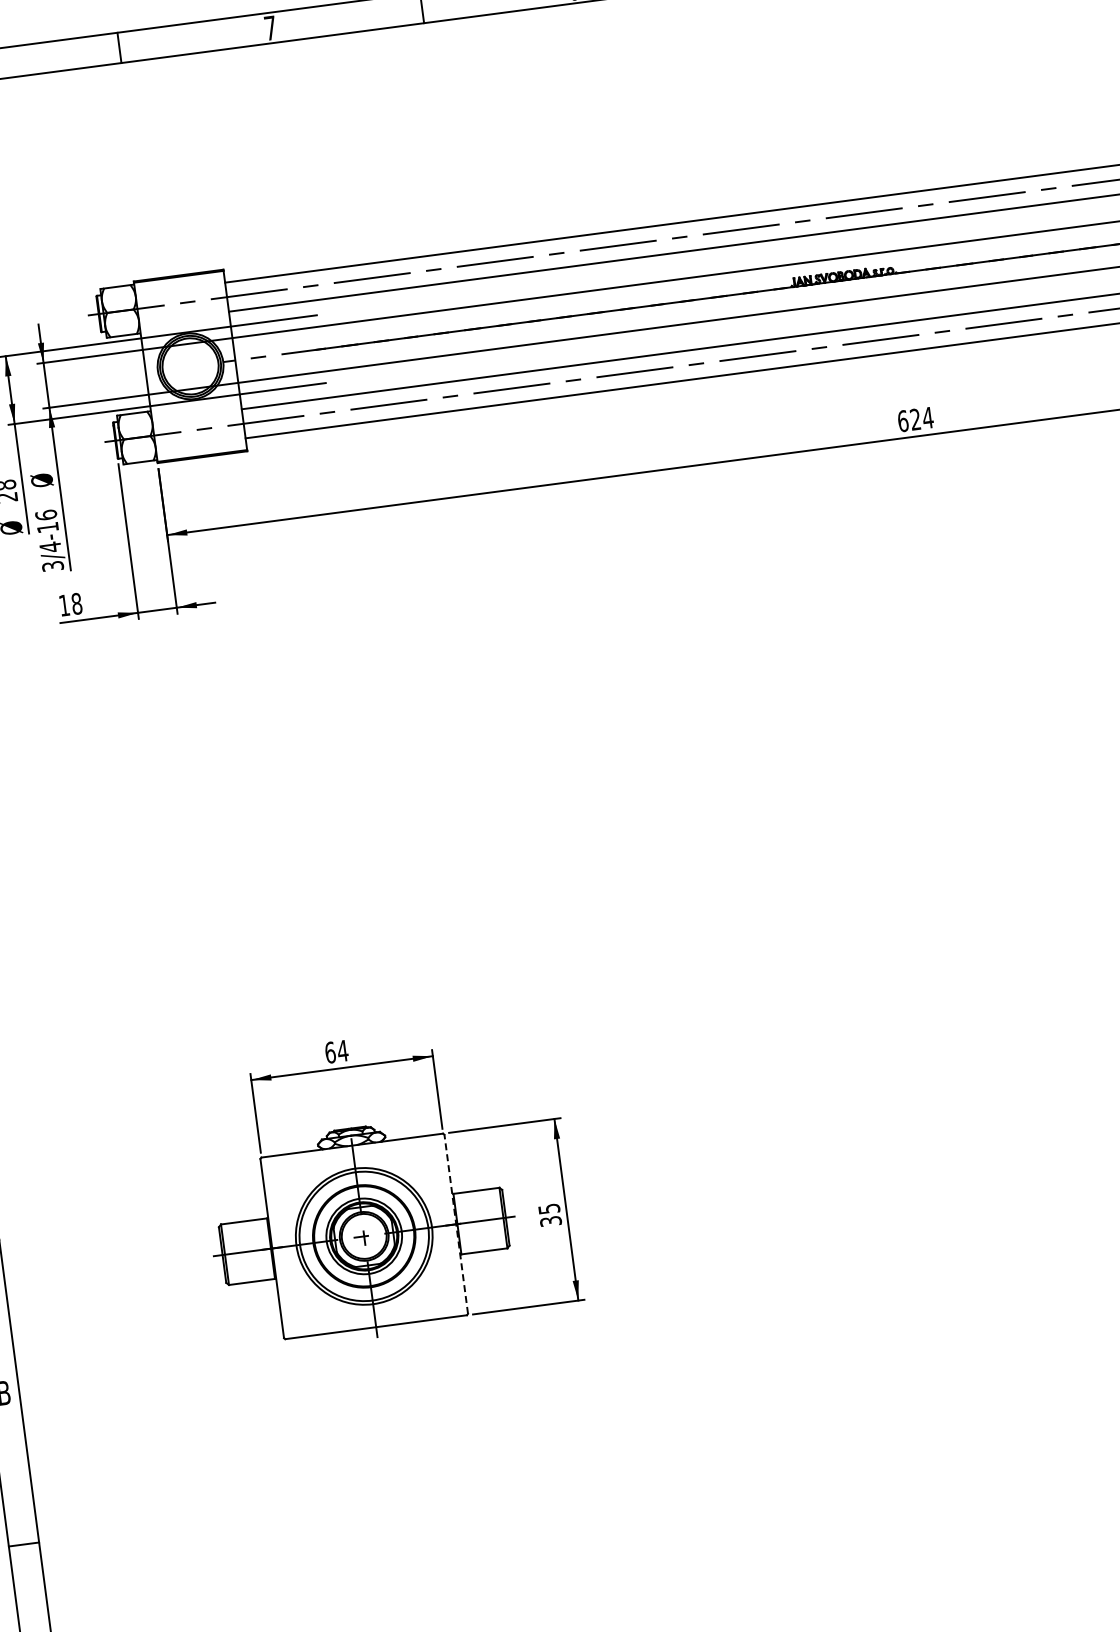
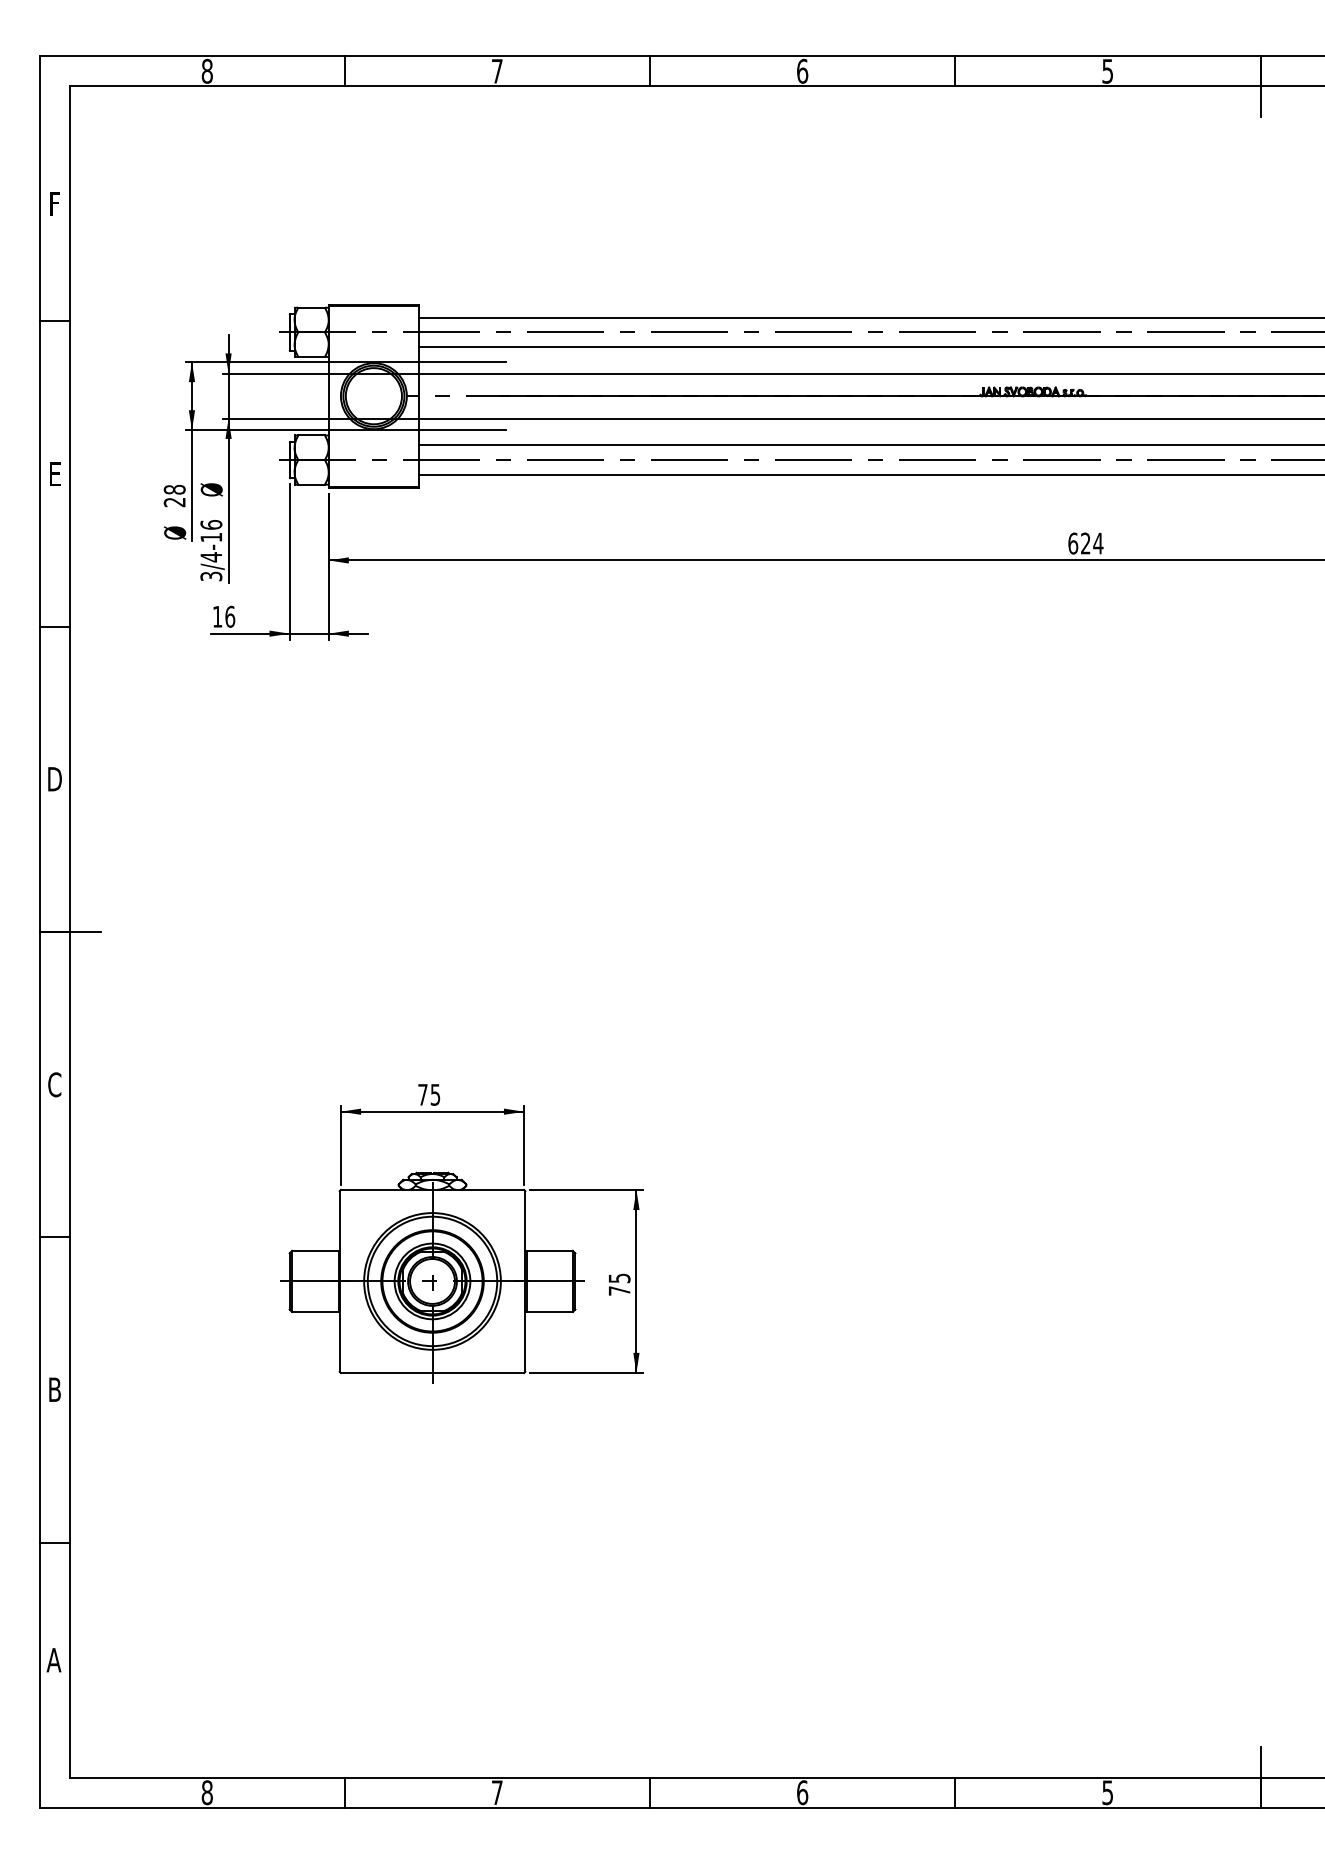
text: (77, 603) -> (230, 616), 18 -> 16
text: (336, 1051) -> (429, 1094), 64 -> 75
text: (550, 1220) -> (619, 1290), 35 -> 75
line: (456, 1223) -> (525, 1280), dashed -> solid

